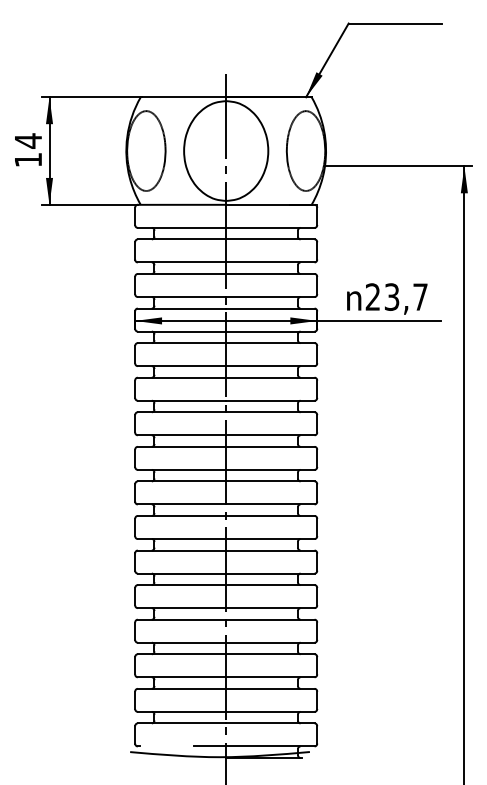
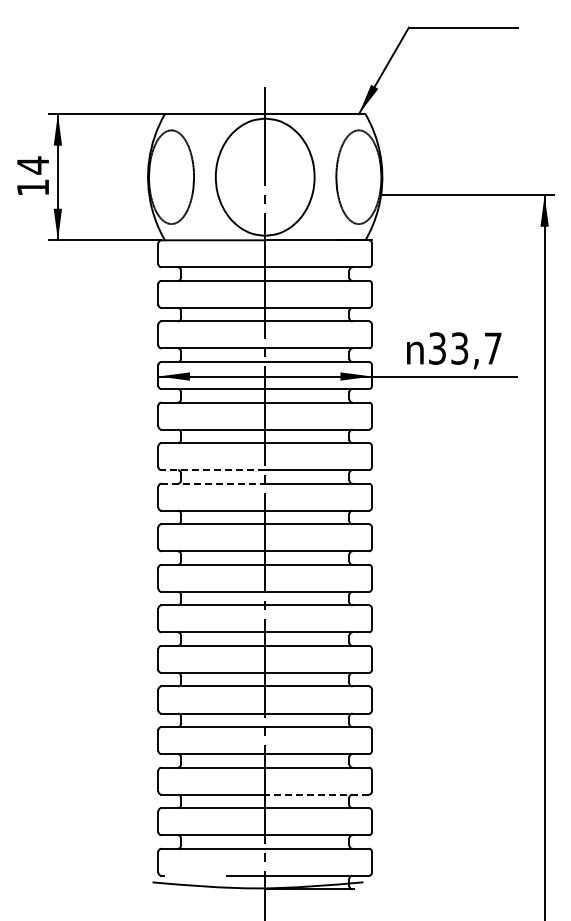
text: (373, 297) -> (437, 348), 23,7 -> 33,7
line: (182, 401) -> (213, 470), solid -> dashed
line: (182, 412) -> (213, 483), solid -> dashed
line: (270, 677) -> (317, 794), solid -> dashed

